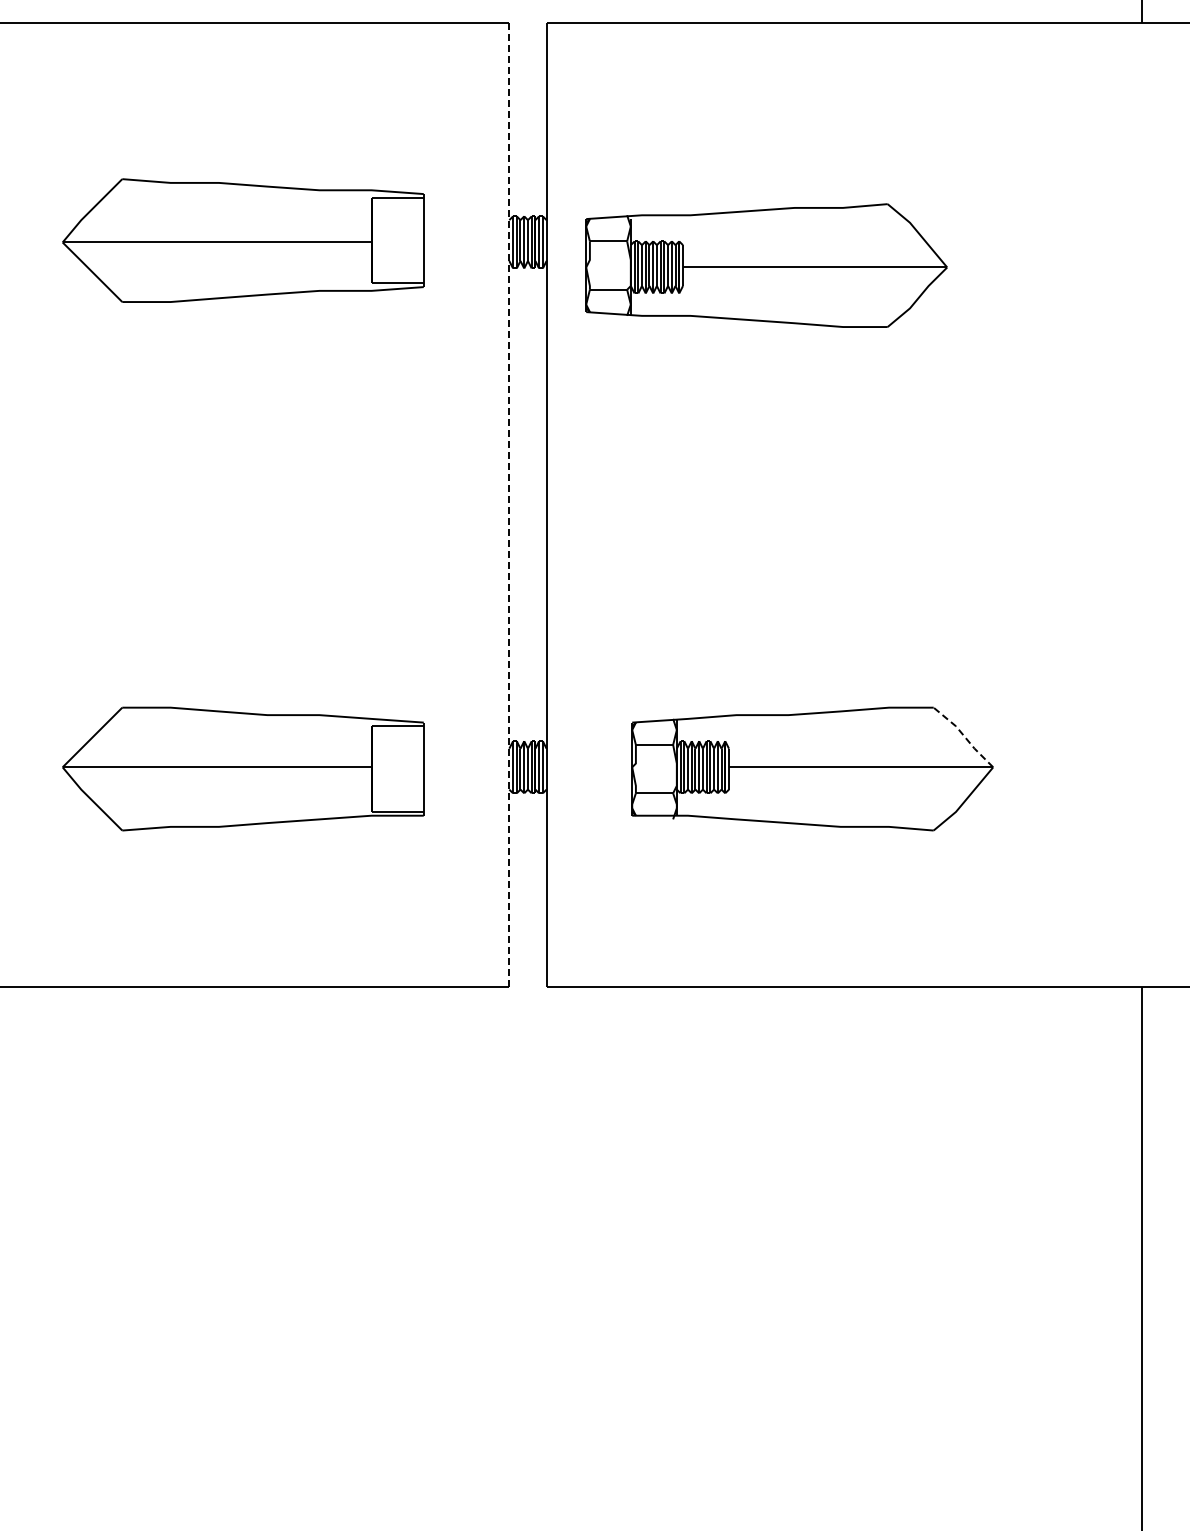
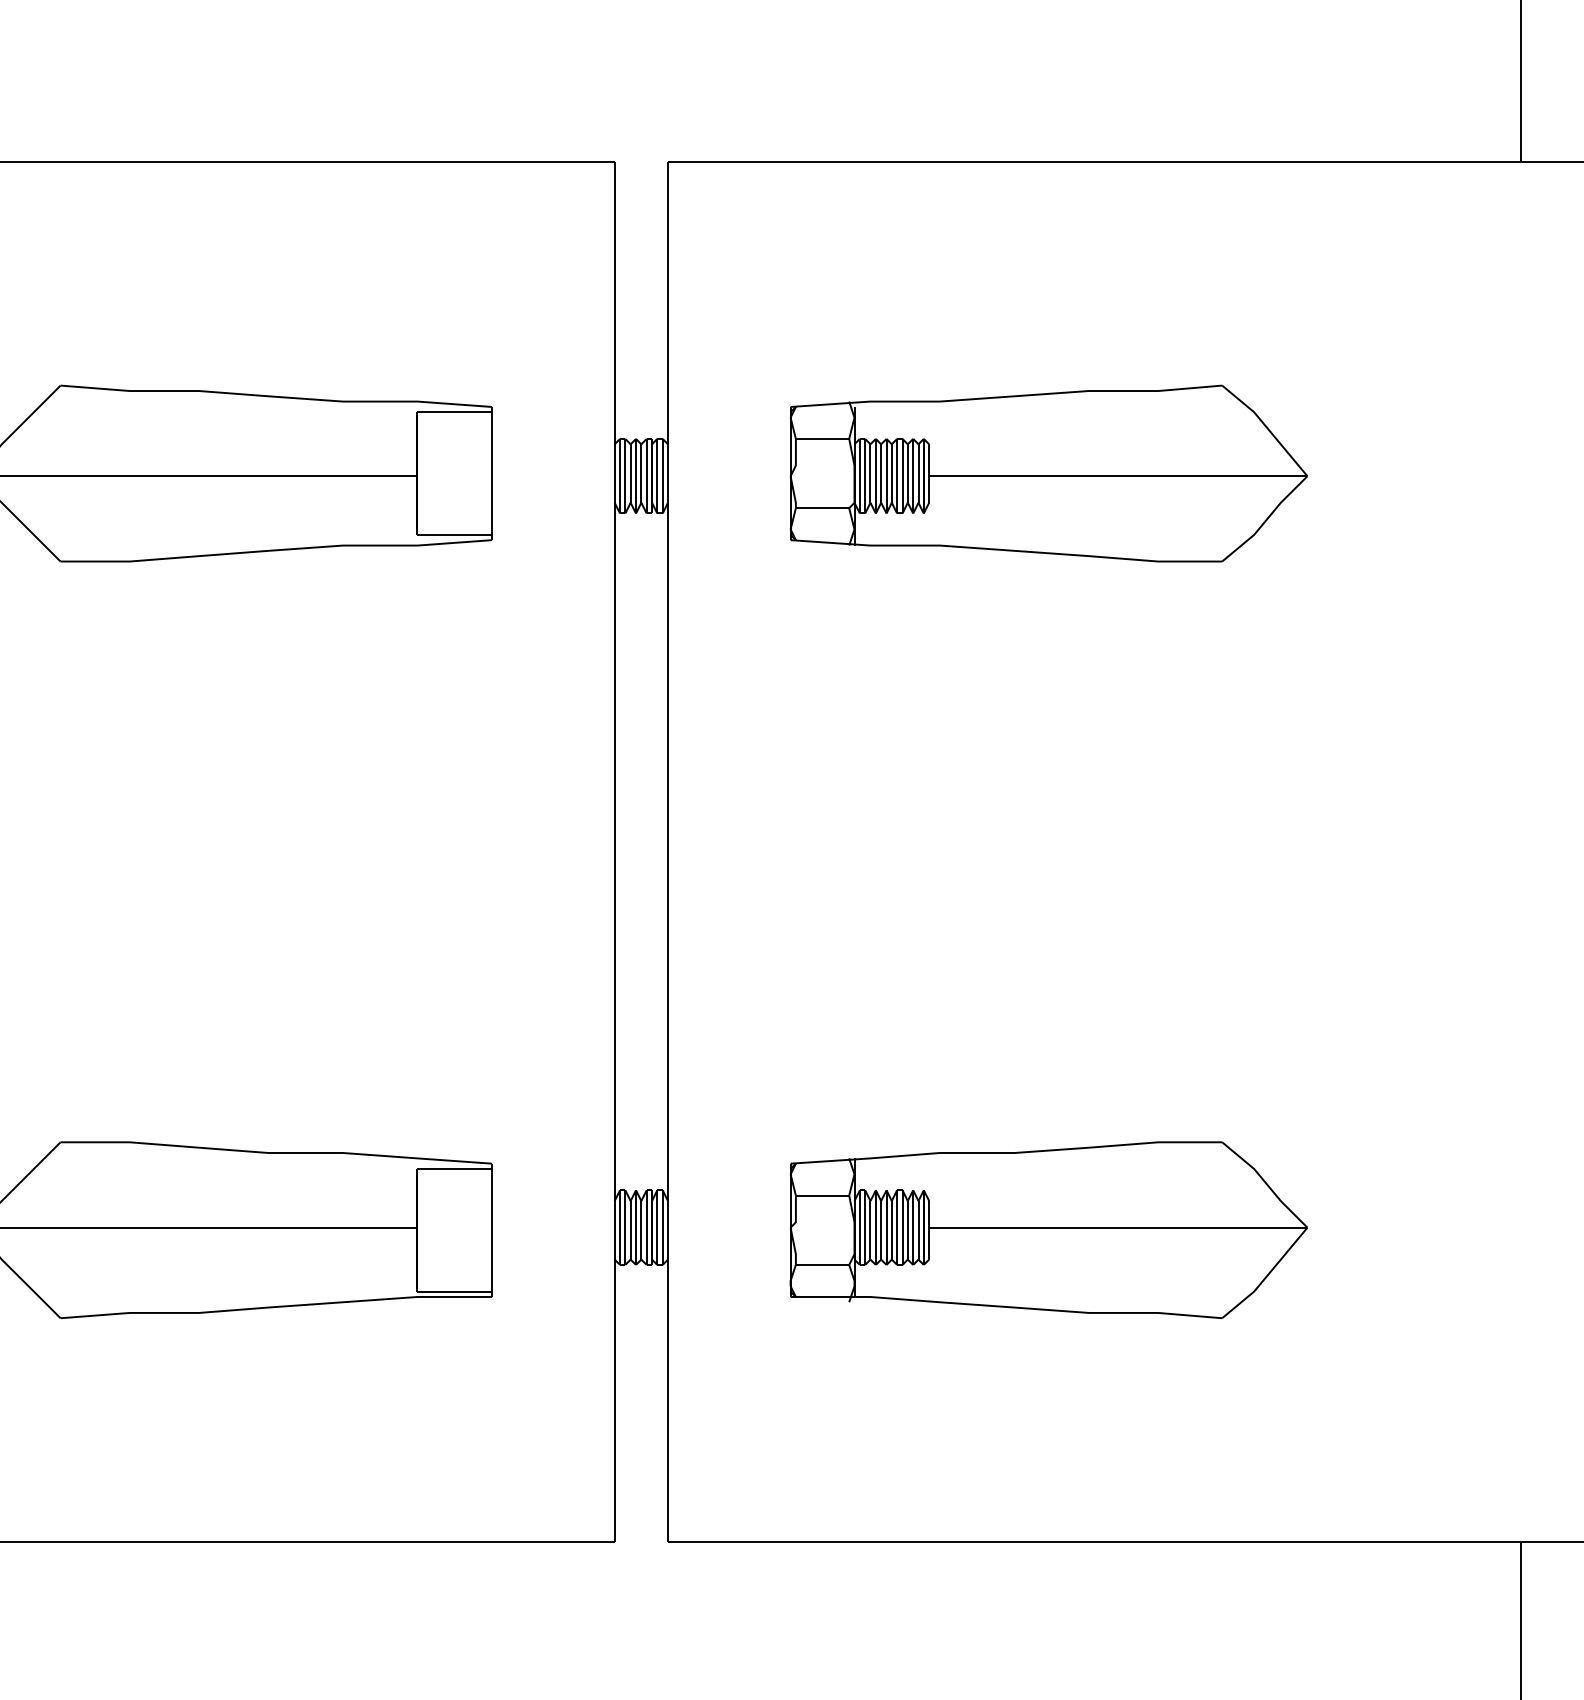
part: (766, 265) -> (1048, 473), moved
line: (509, 505) -> (614, 852), dashed -> solid
line: (964, 736) -> (1266, 1183), dashed -> solid

